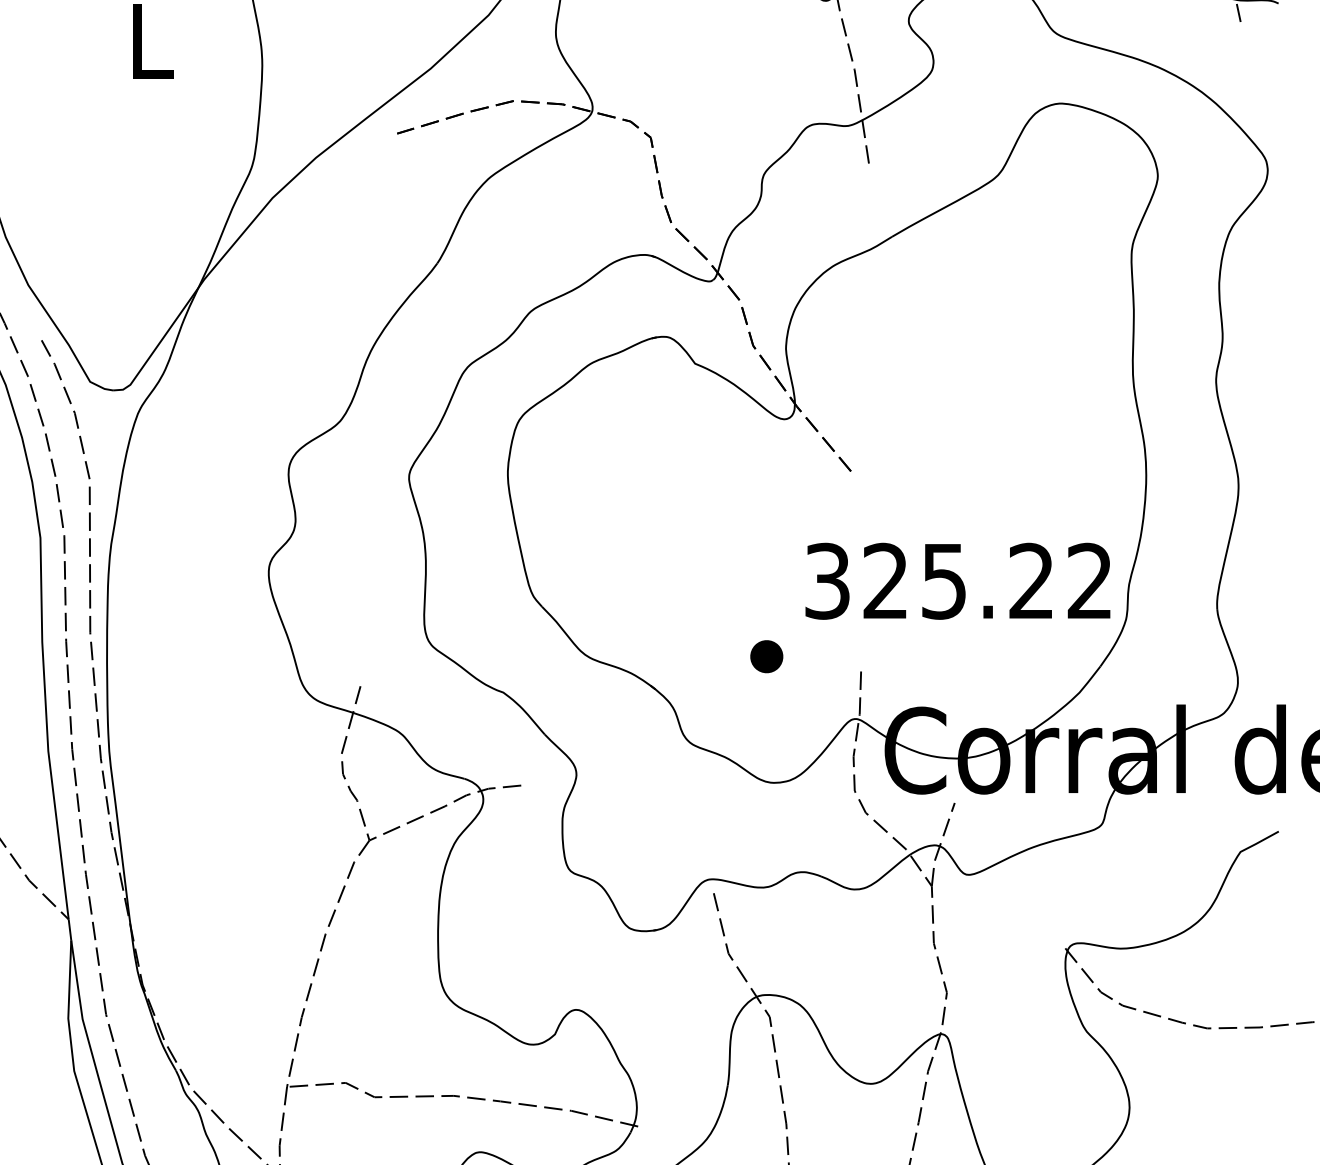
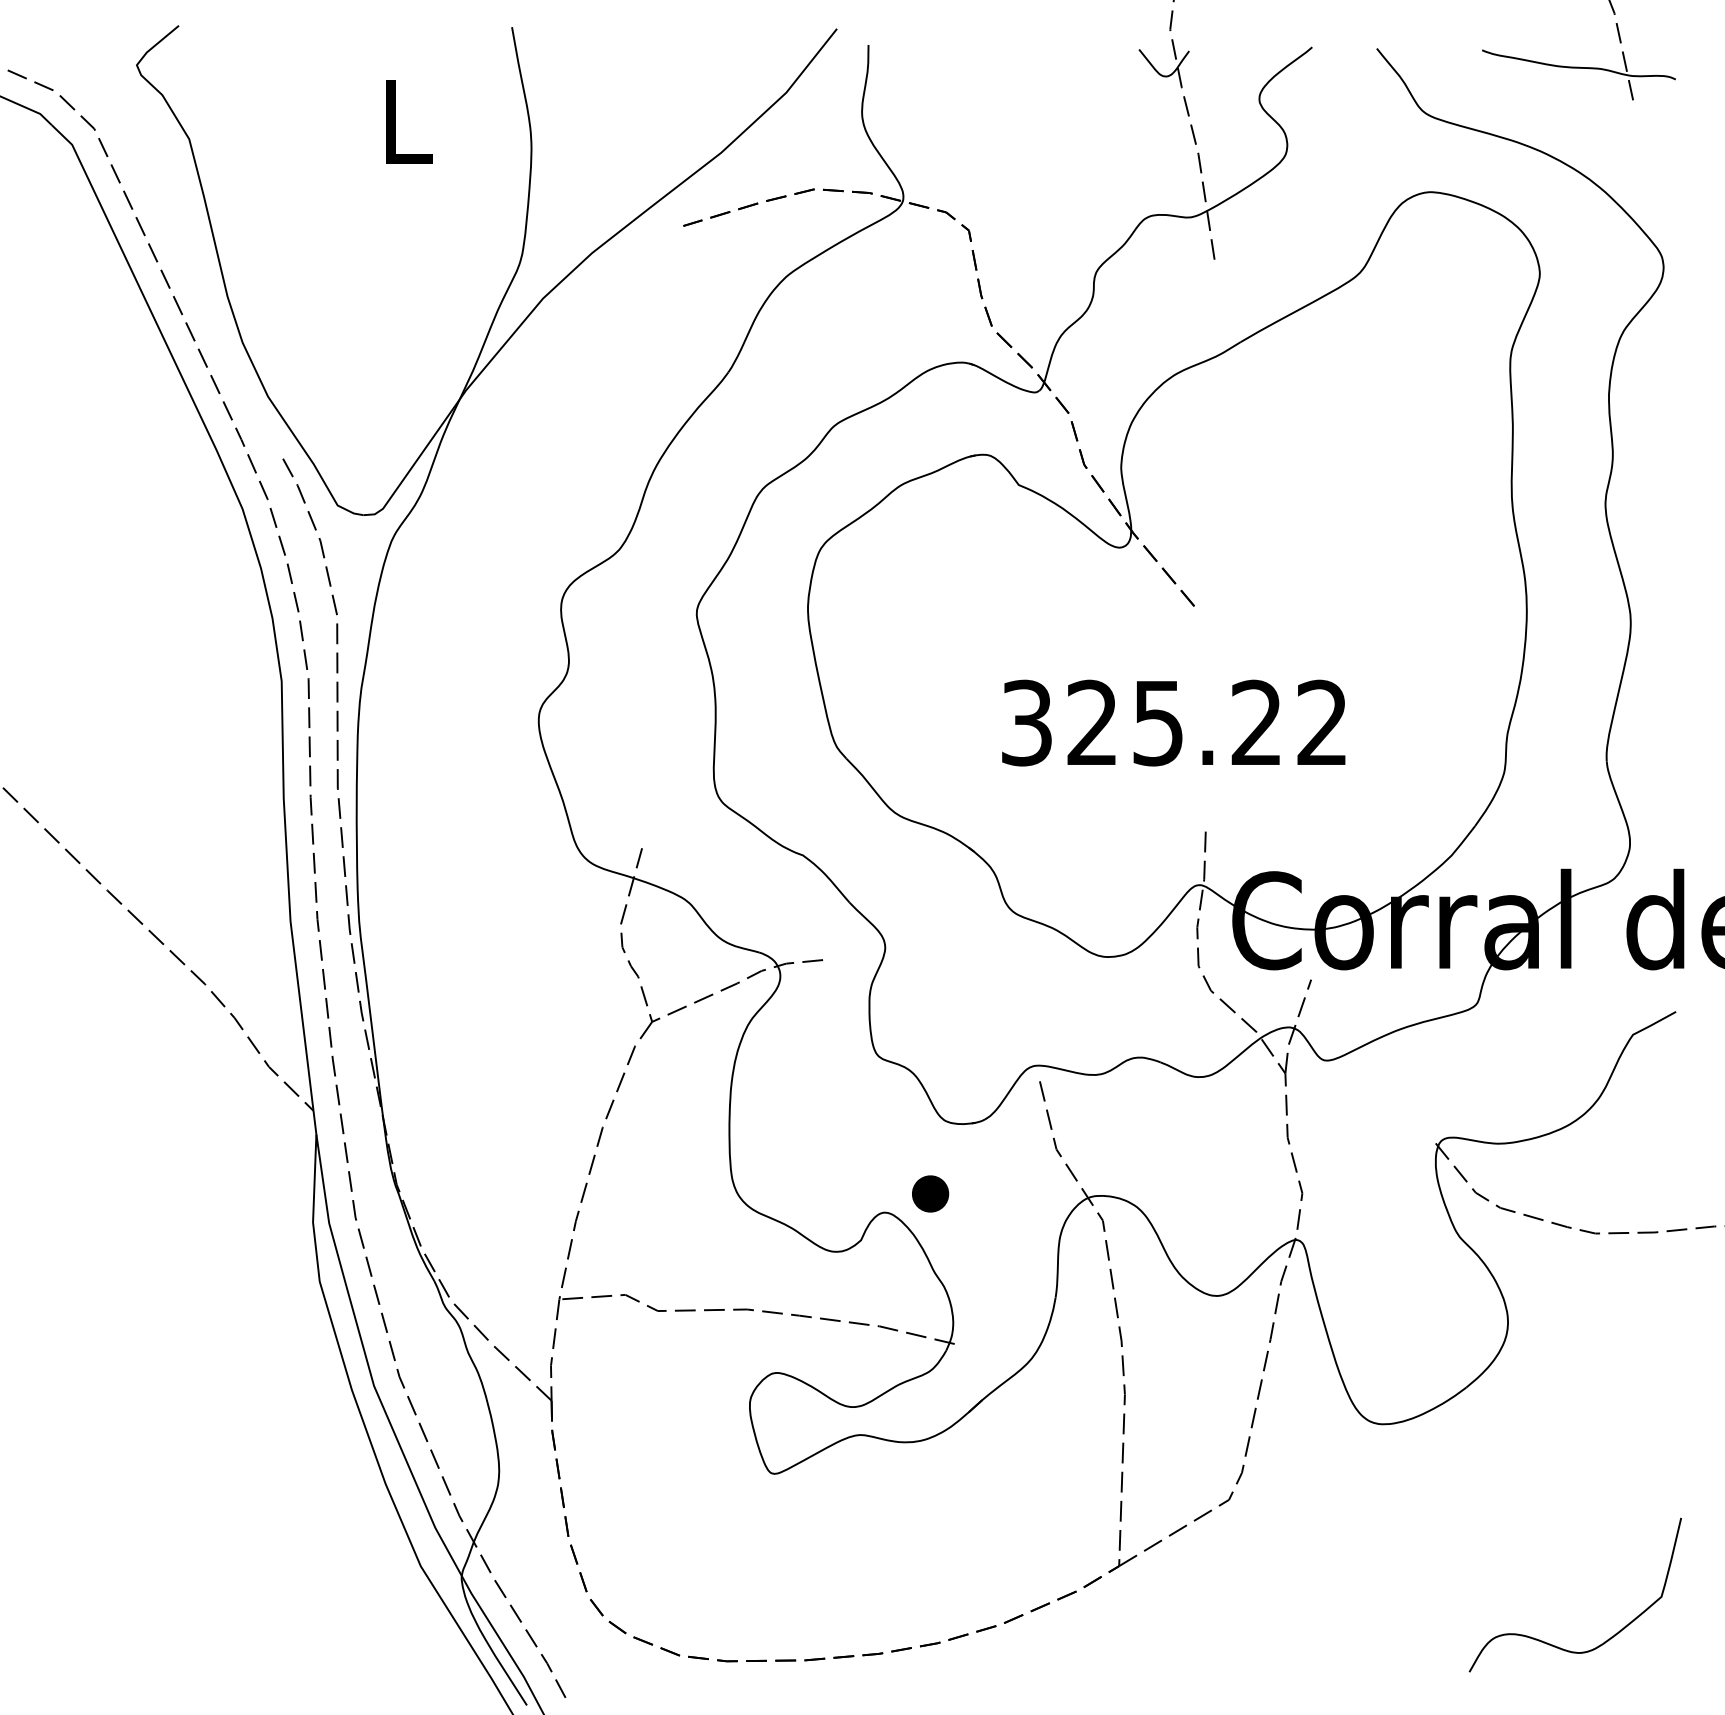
text: (957, 580) -> (1173, 722), moved
part: (766, 656) -> (930, 1193), moved

